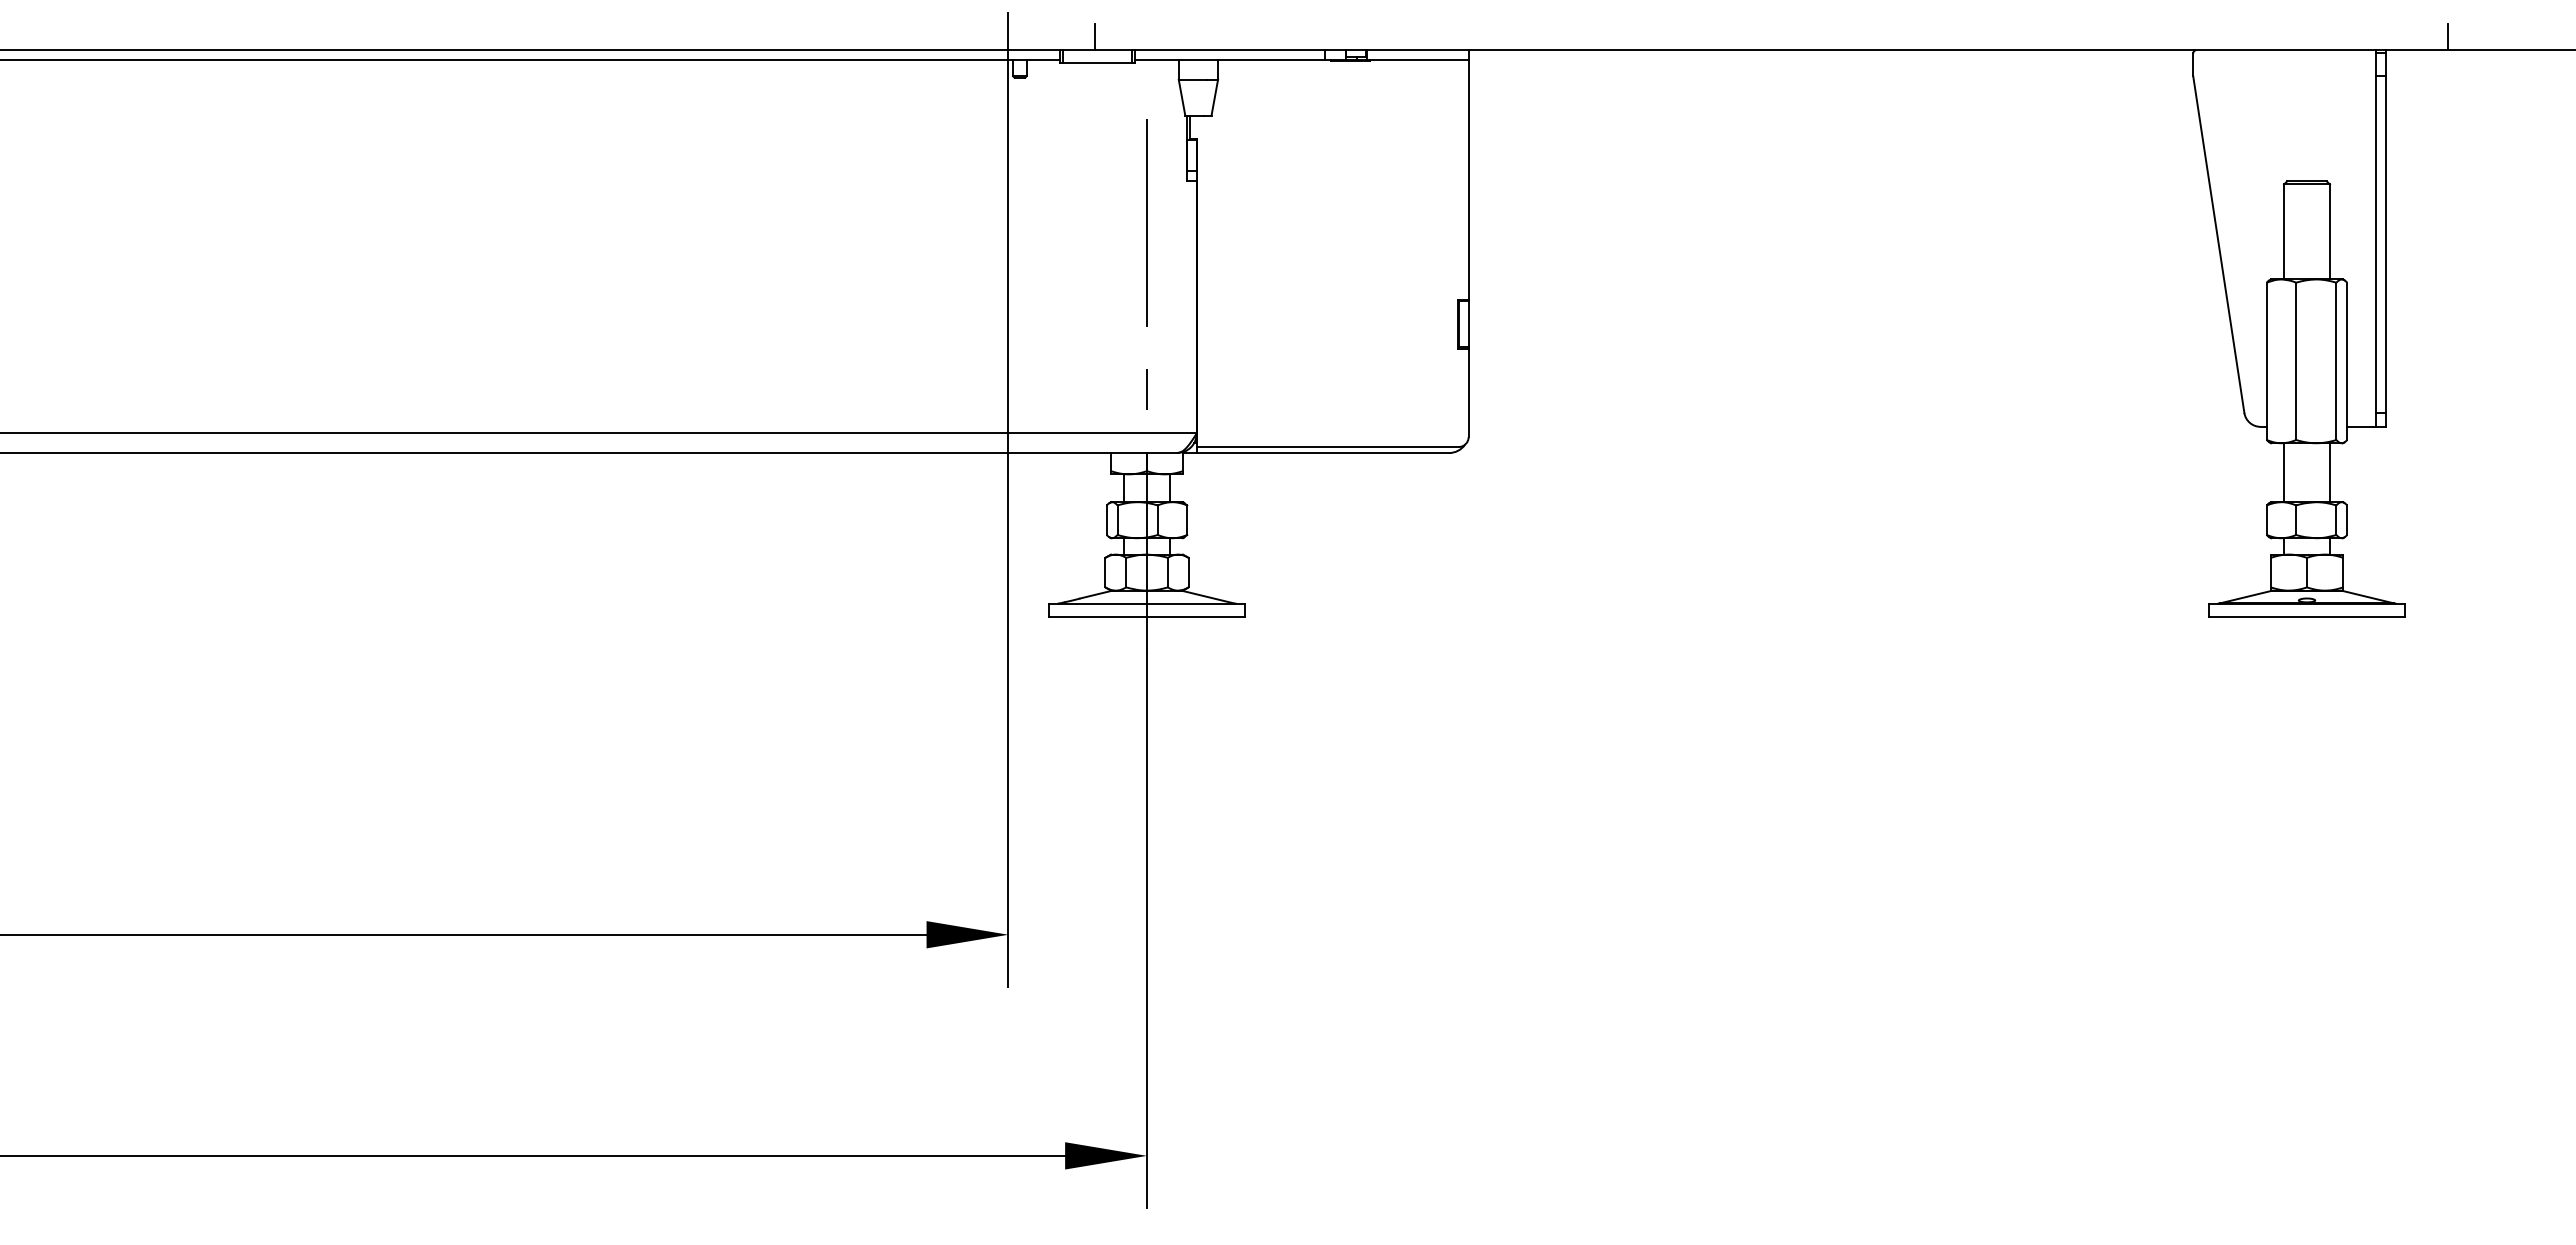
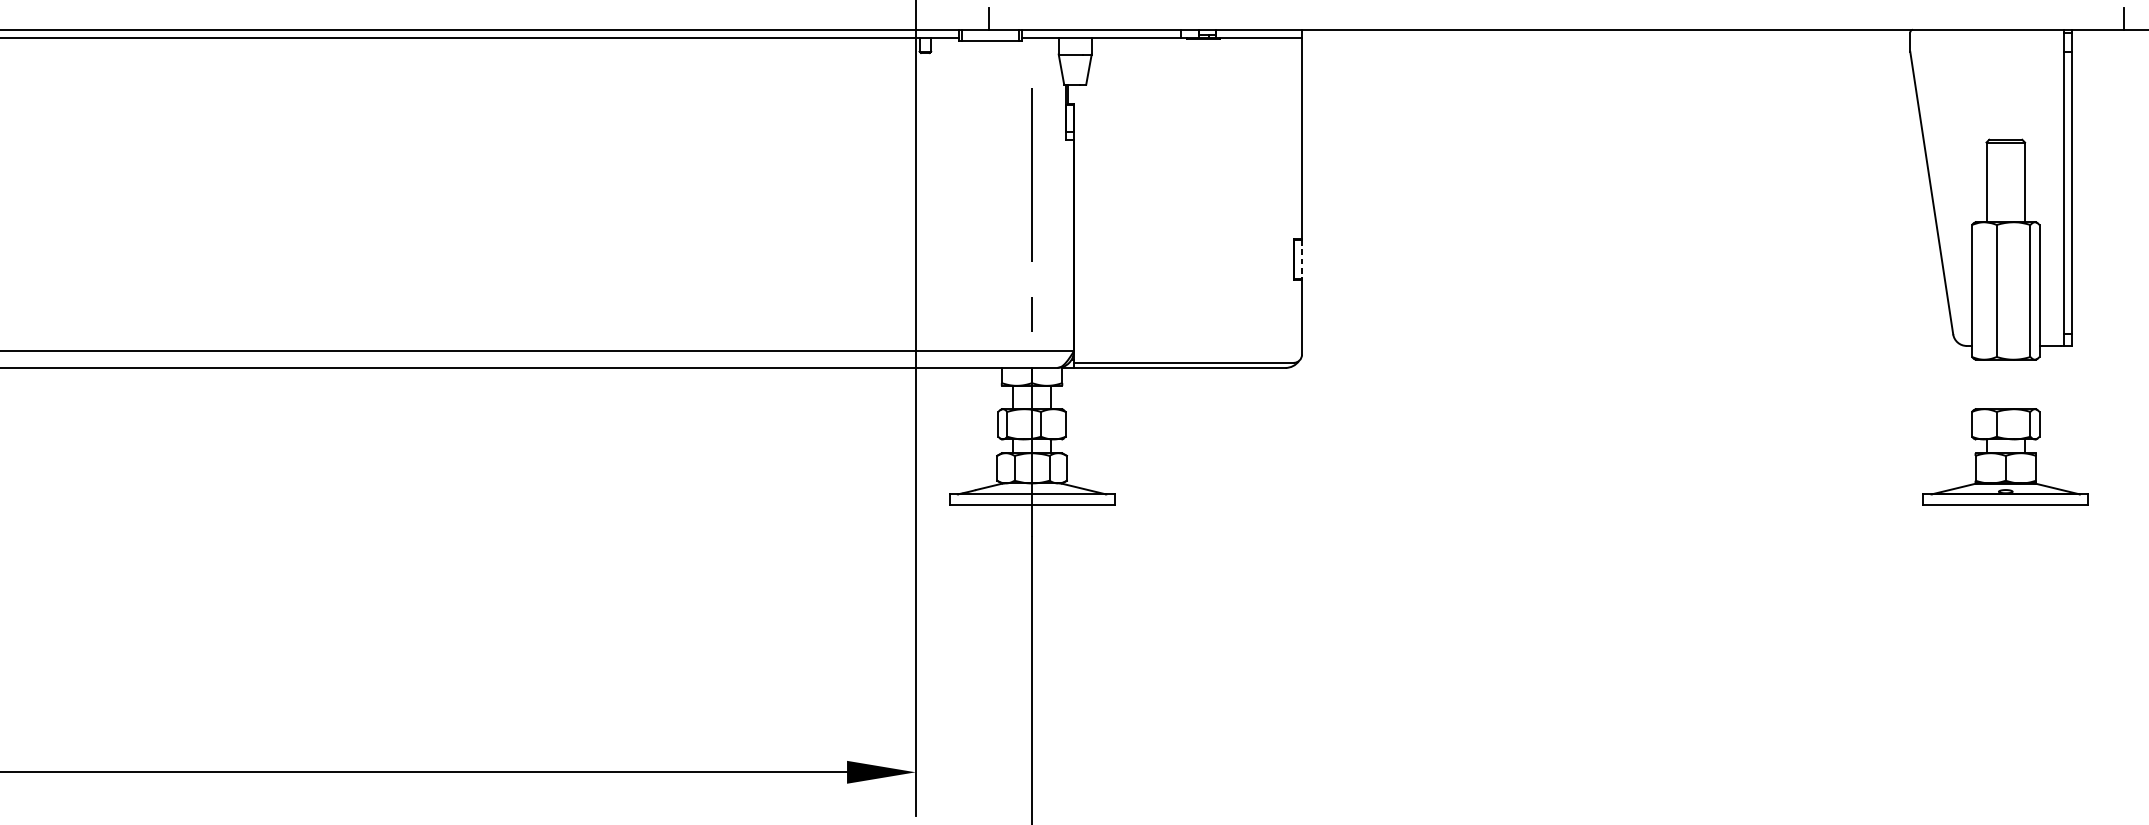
line: (1468, 323) -> (1301, 259), solid -> dashed
line: (2284, 472) -> (1986, 384), removed
line: (2329, 472) -> (2024, 384), removed

